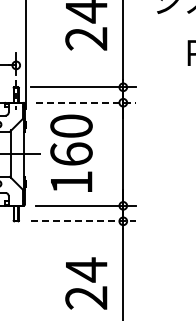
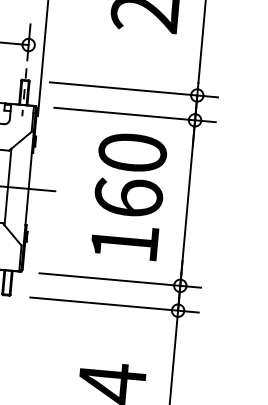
line: (86, 102) -> (136, 114), dashed -> solid
text: (71, 152) -> (128, 194), moved
line: (84, 221) -> (115, 305), dashed -> solid

